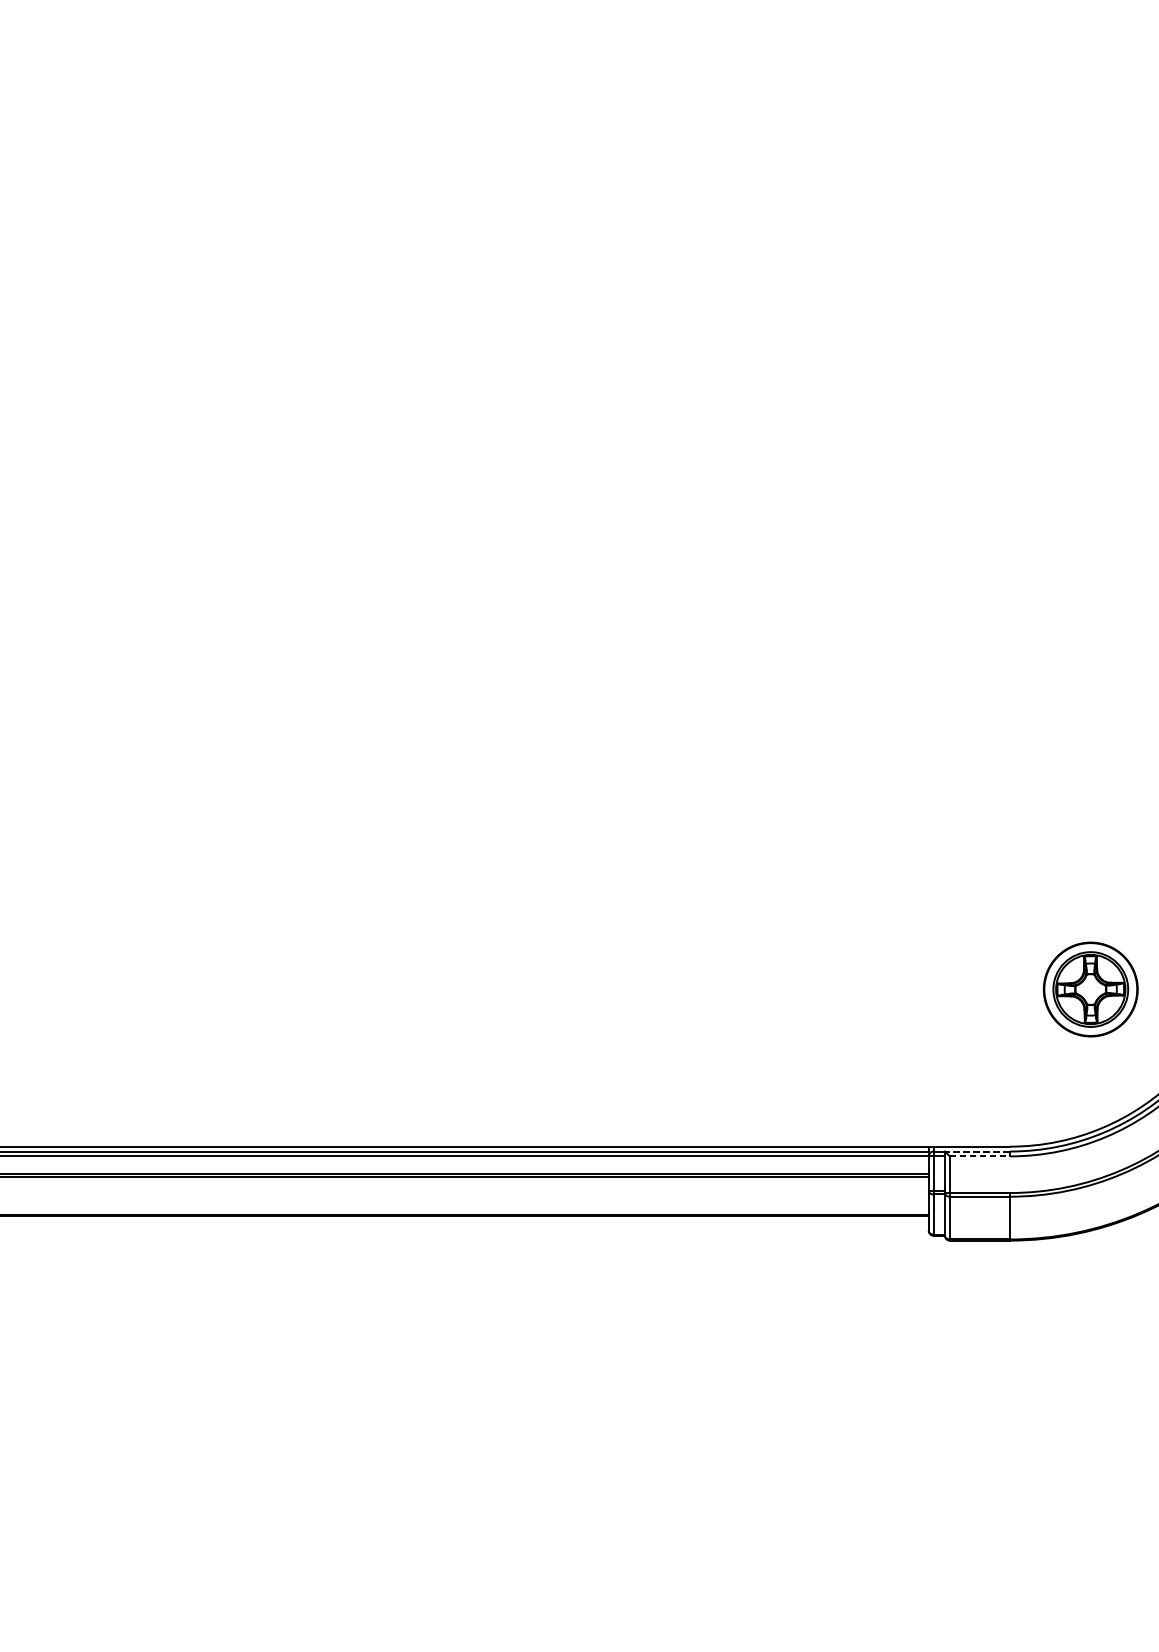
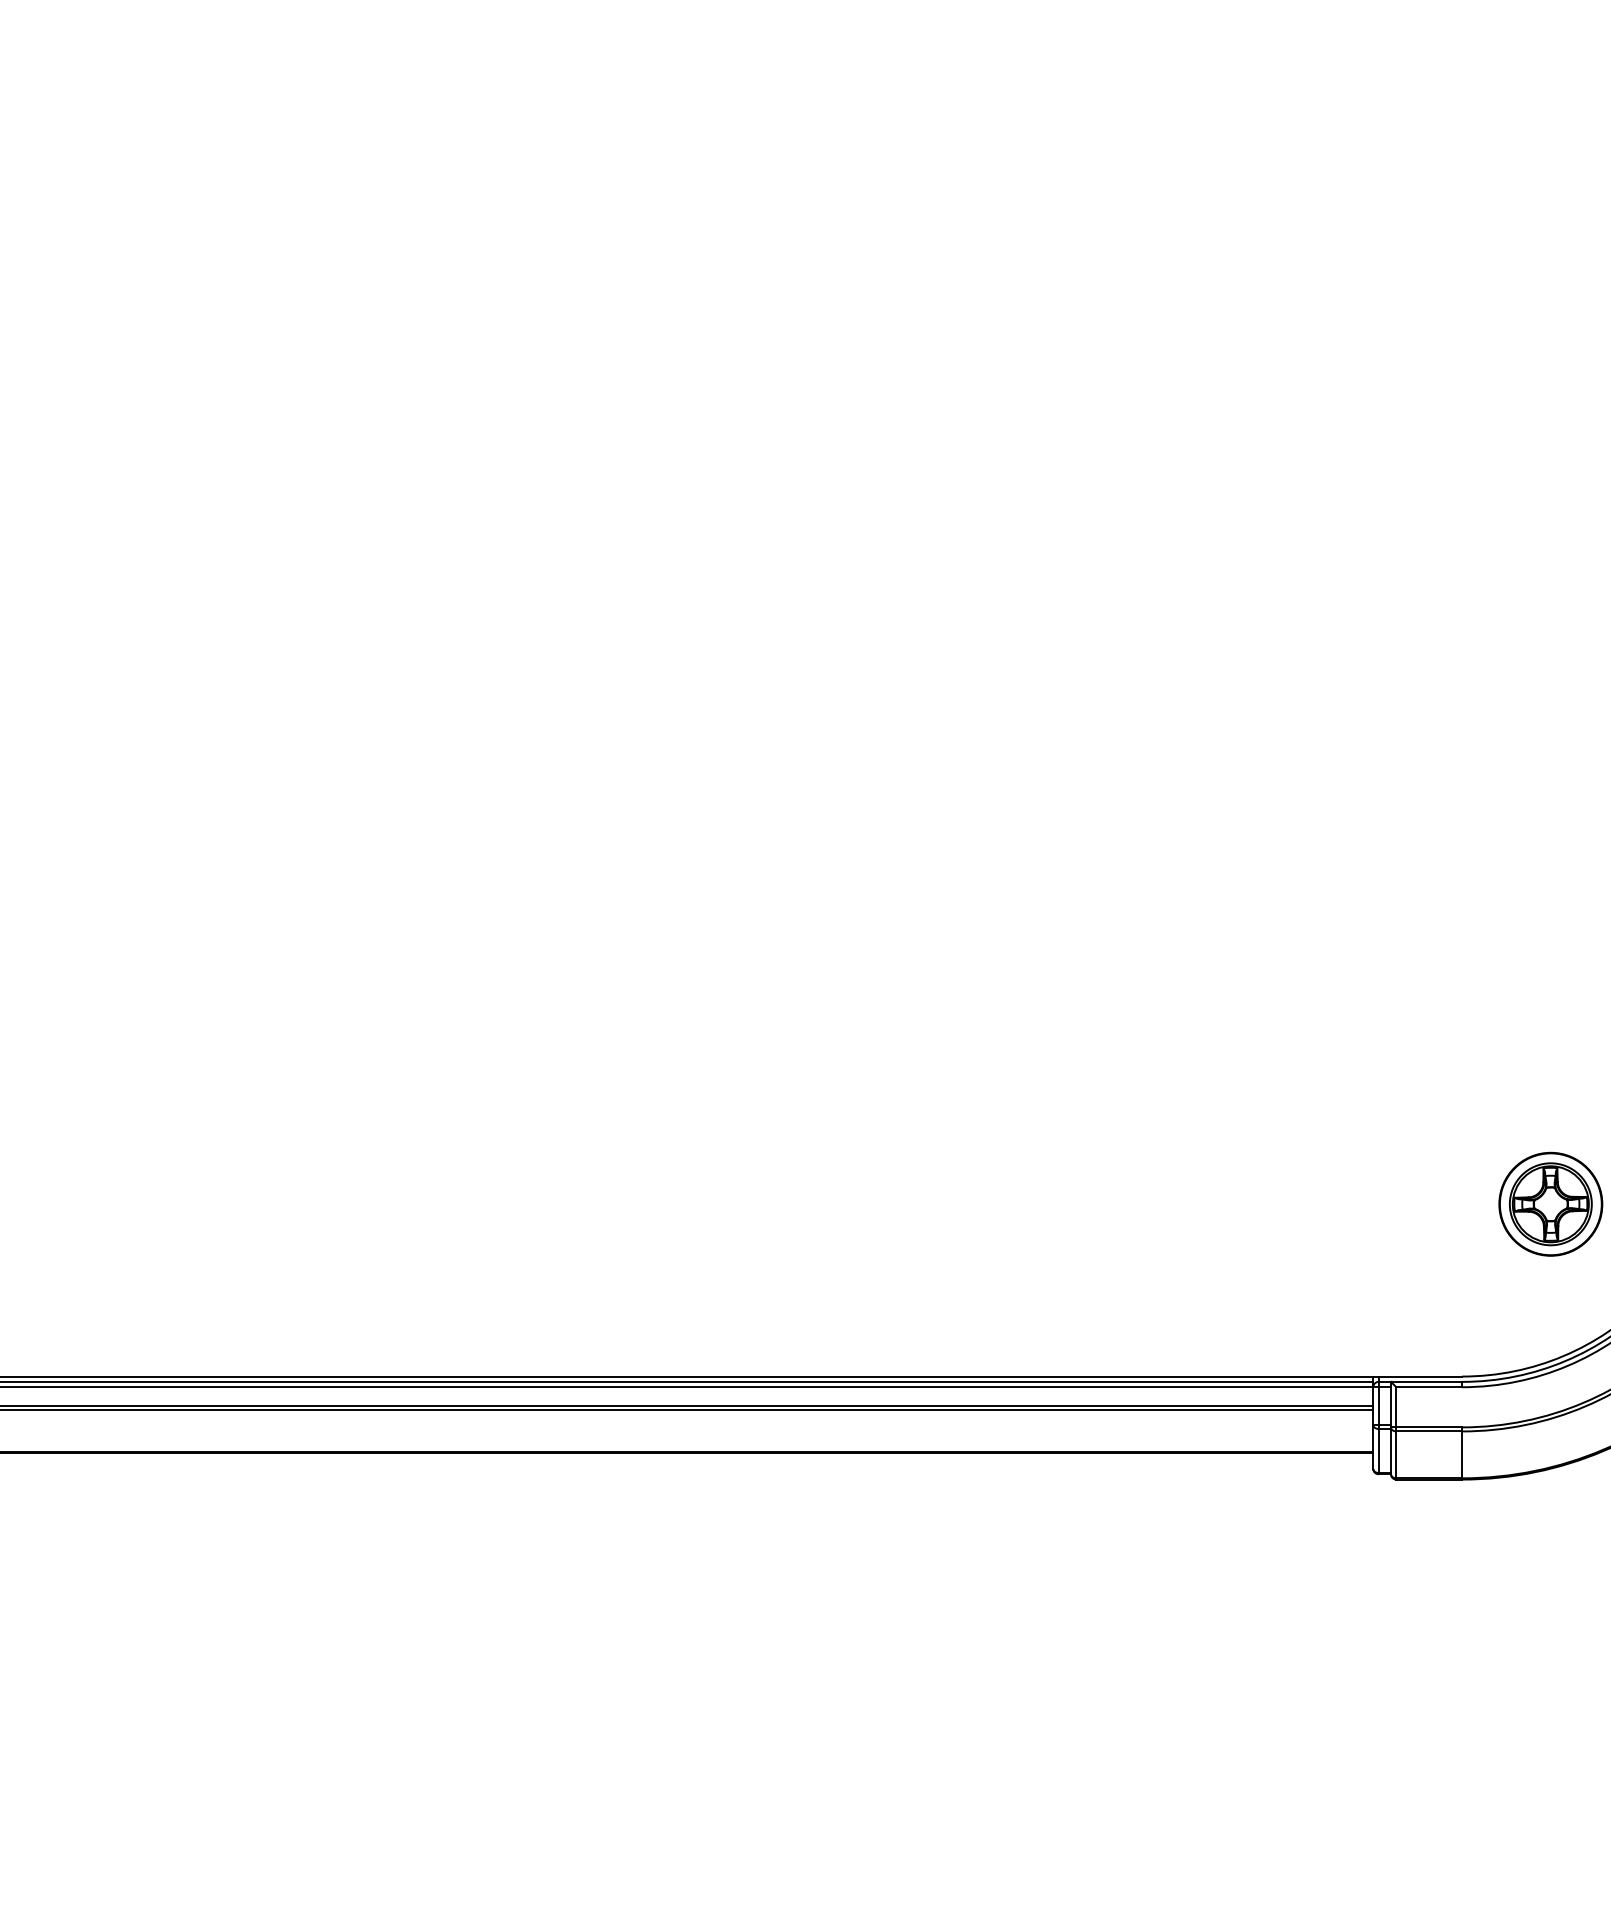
line: (977, 1151) -> (1426, 1381), dashed -> solid
line: (980, 1156) -> (1429, 1387), dashed -> solid

